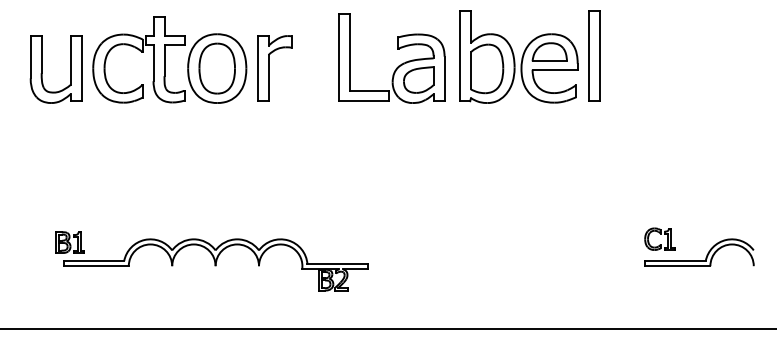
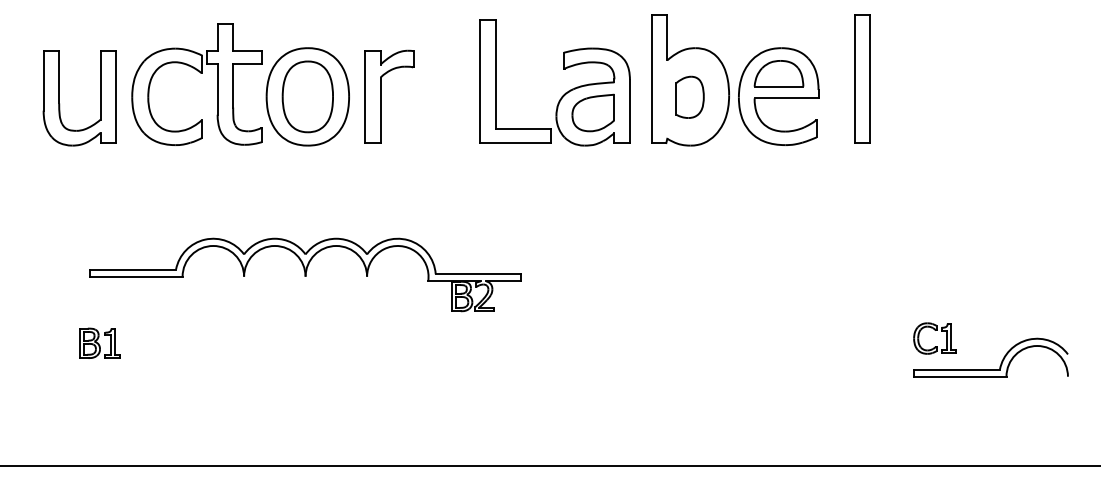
part: (594, 55) -> (862, 78), moved
part: (486, 69) -> (689, 97), size x0.6
part: (215, 264) -> (305, 274), moved

